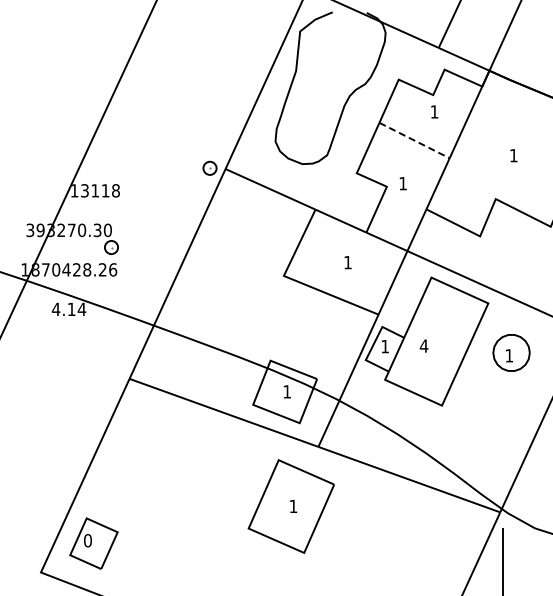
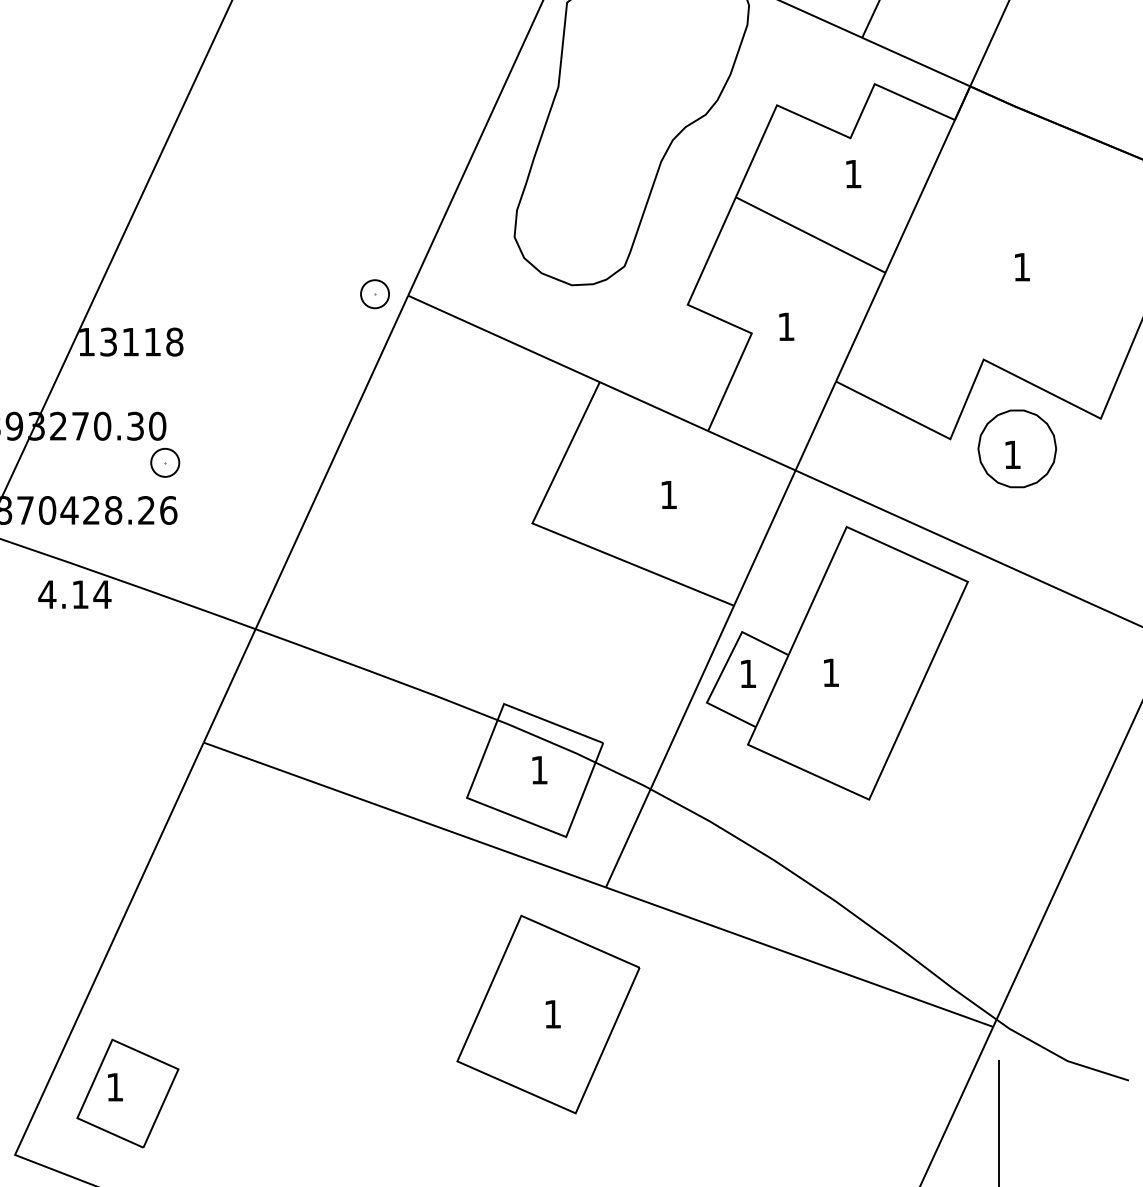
line: (414, 140) -> (810, 234), dashed -> solid
text: (423, 345) -> (829, 671), 4 -> 1
part: (511, 352) -> (1017, 447), moved
text: (87, 540) -> (114, 1086), 0 -> 1

